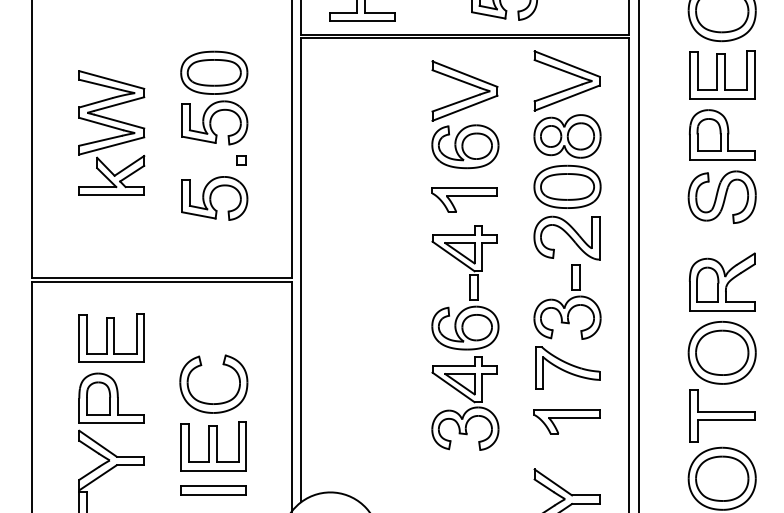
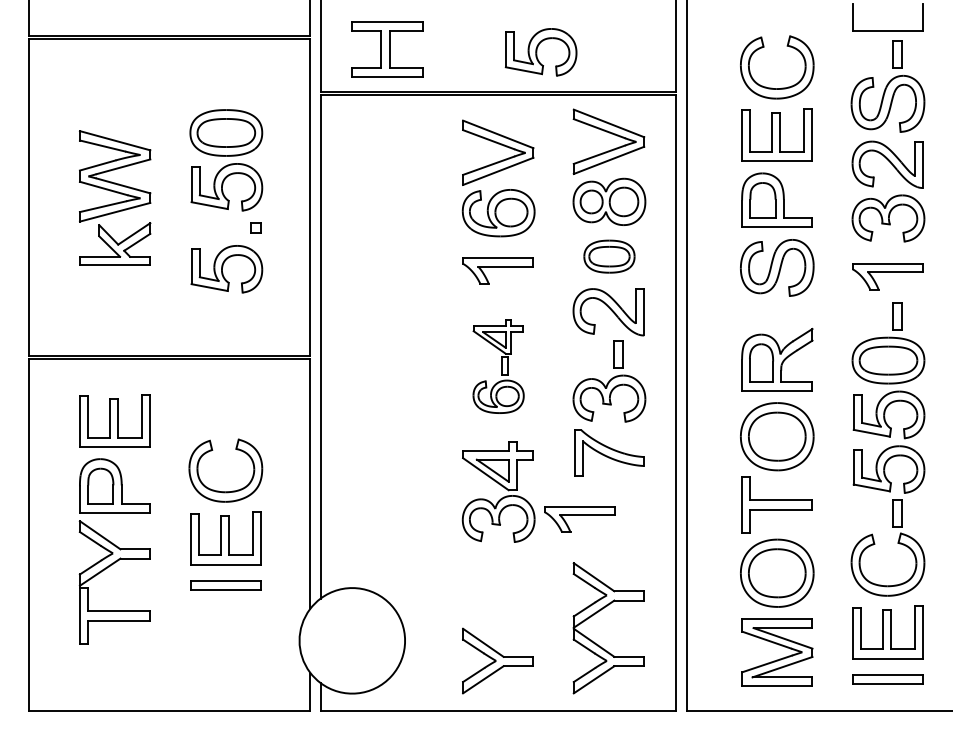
part: (567, 186) -> (609, 256), size x0.7
part: (465, 288) -> (498, 366), size x0.7
part: (566, 421) -> (579, 519), moved

